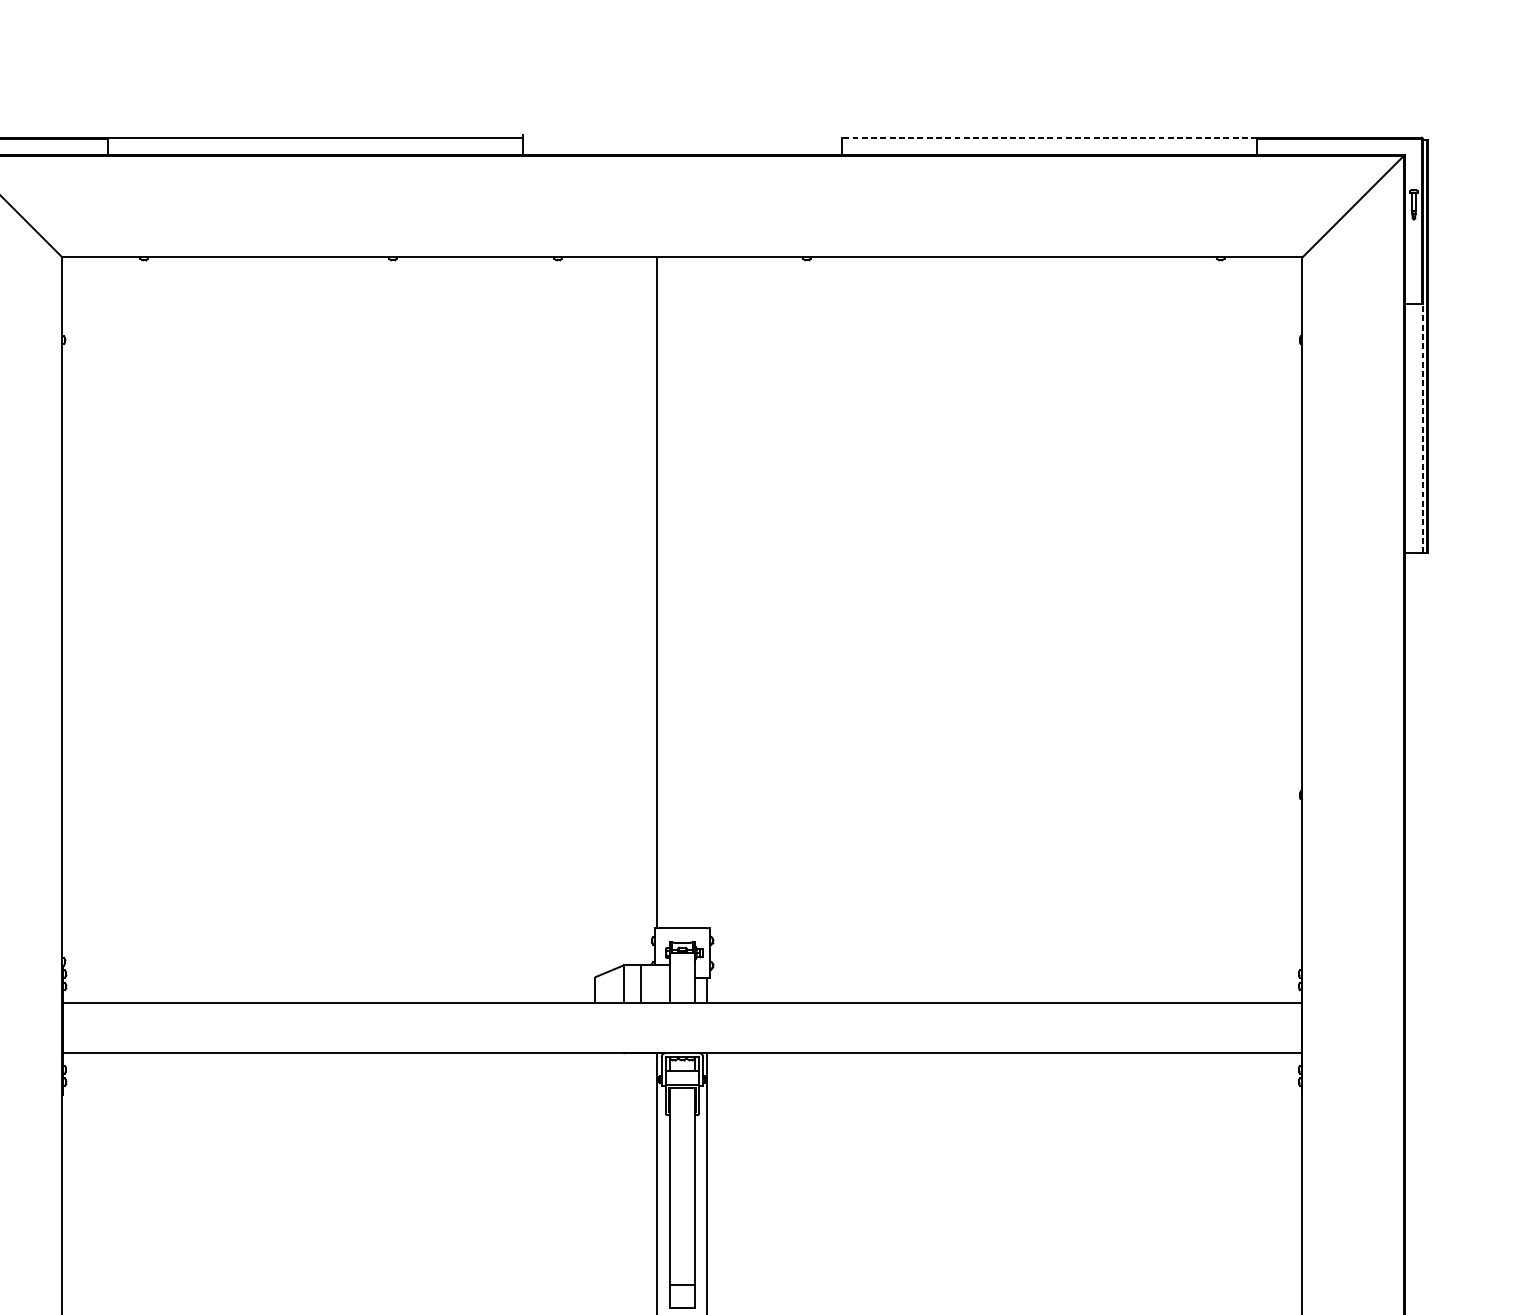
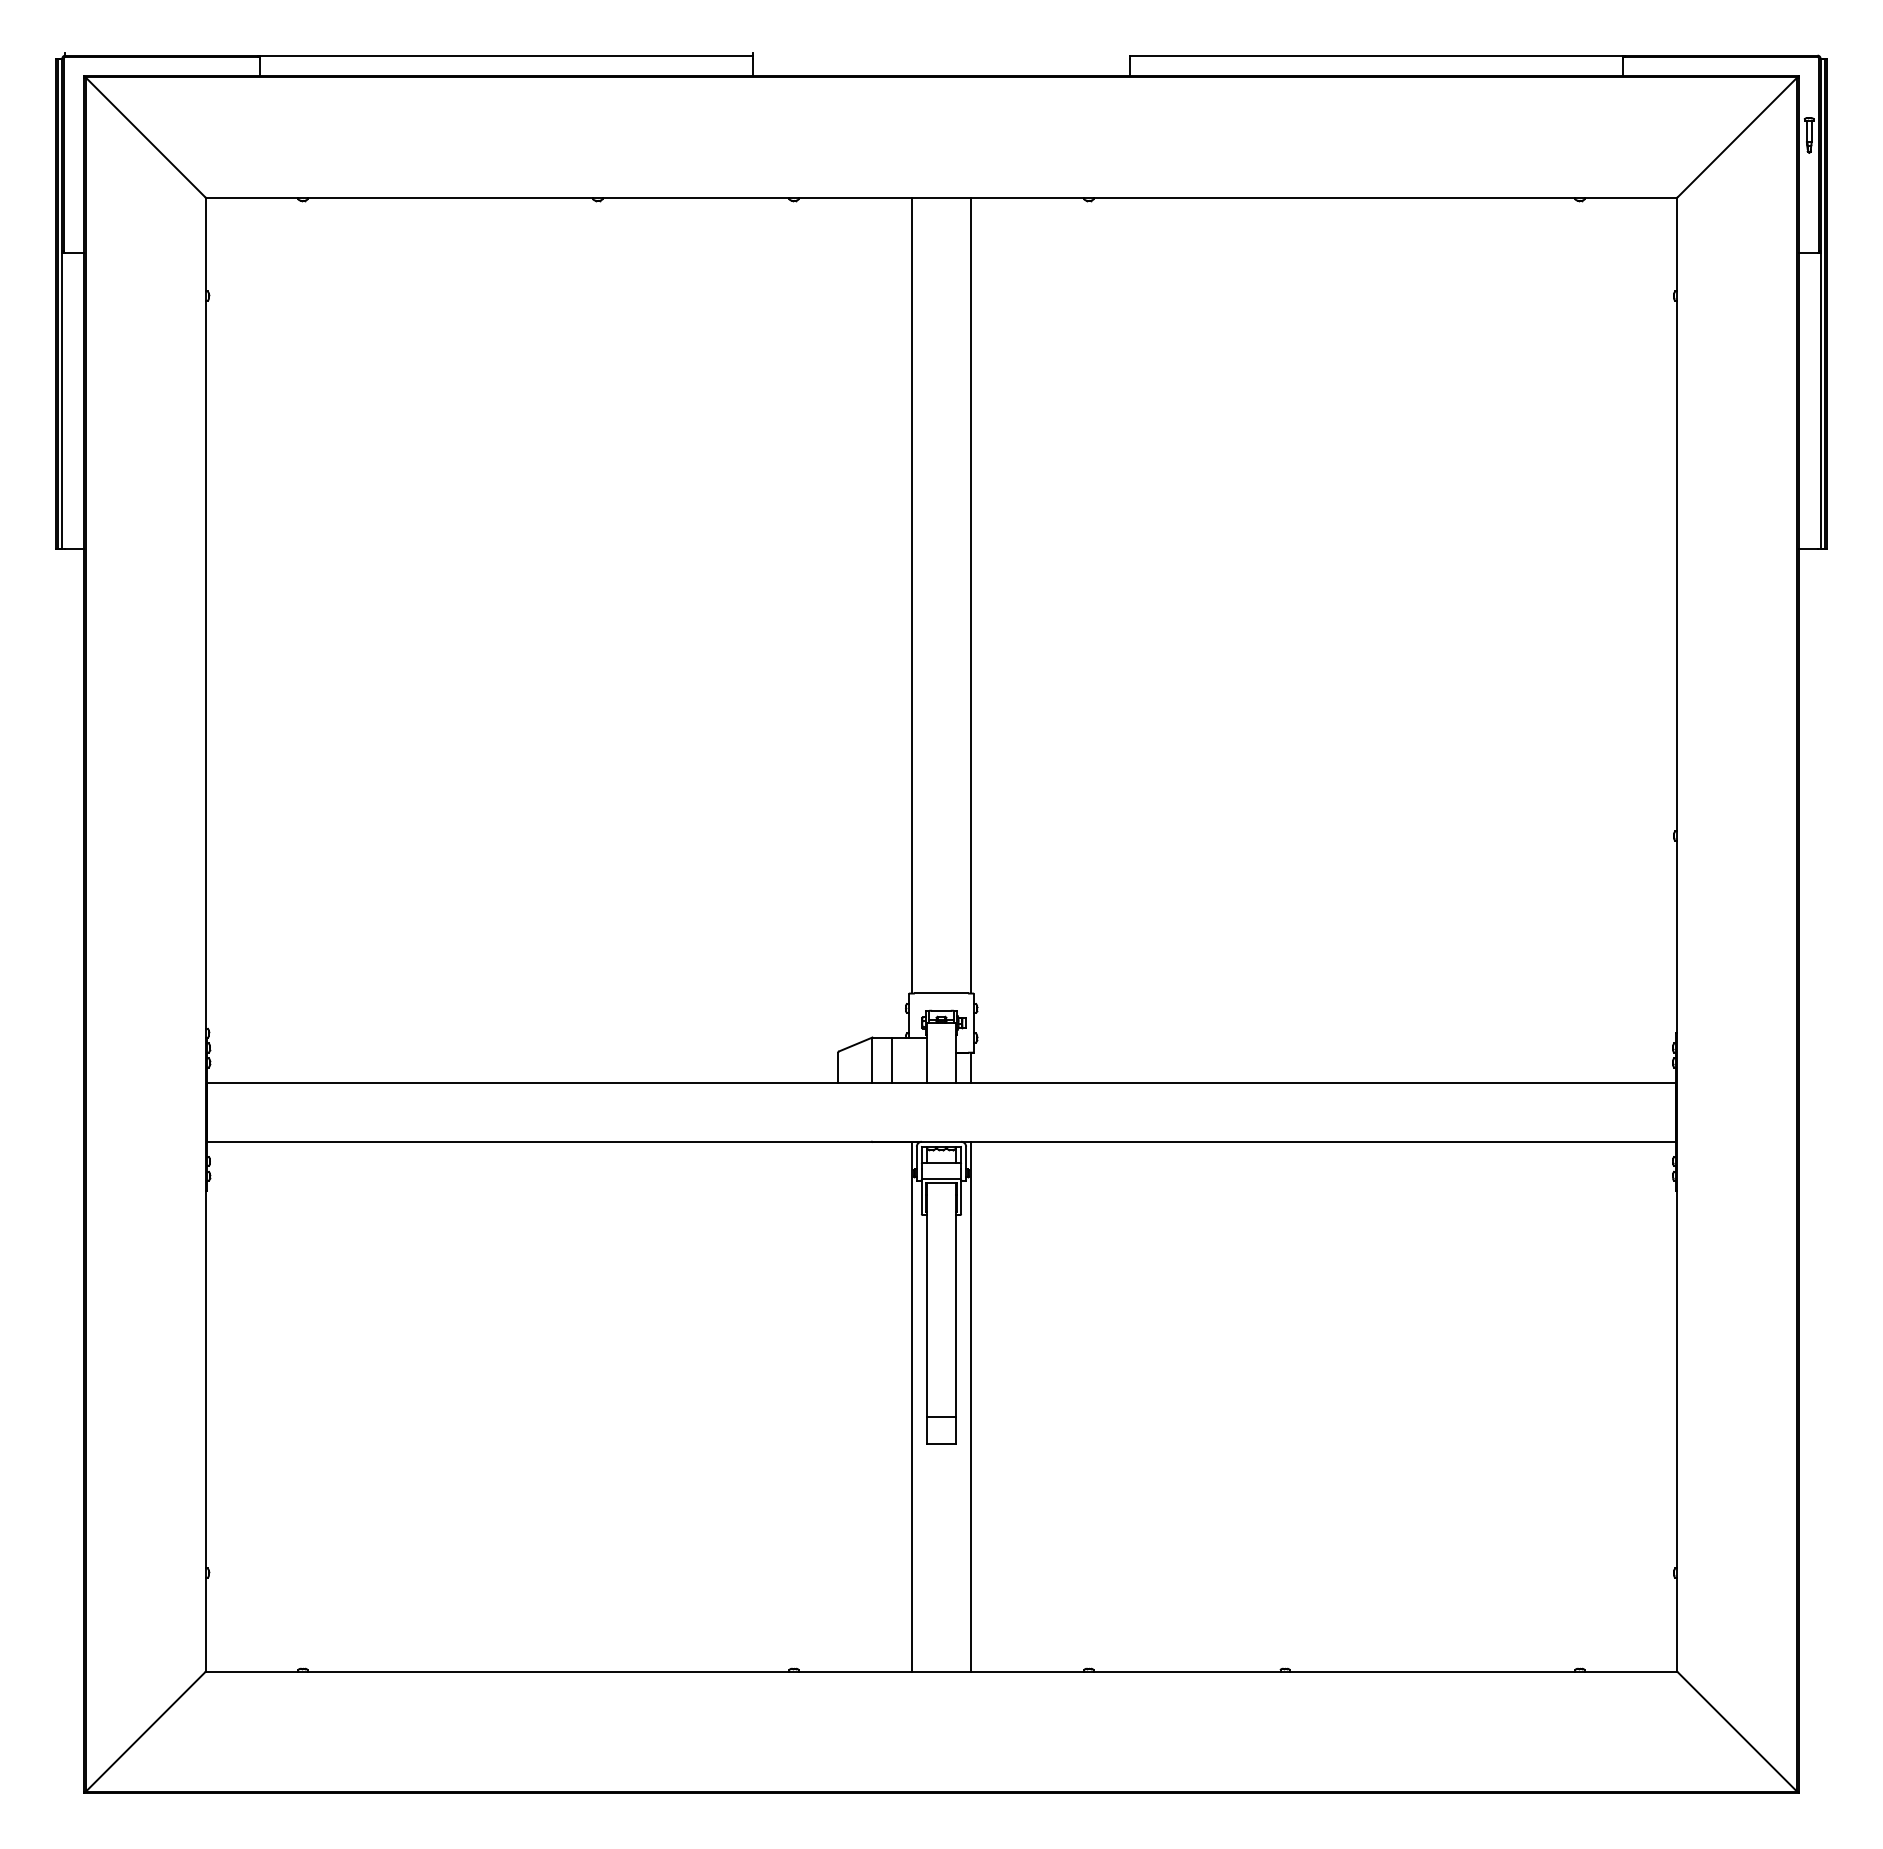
line: (1049, 137) -> (1376, 55), dashed -> solid
line: (1423, 428) -> (1820, 400), dashed -> solid
line: (707, 592) -> (971, 595), added

